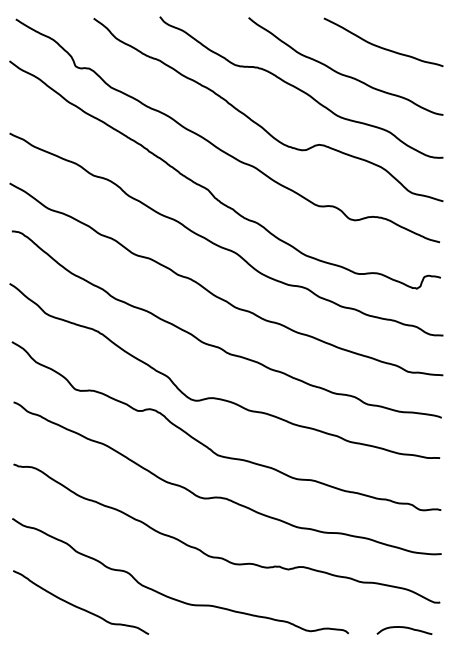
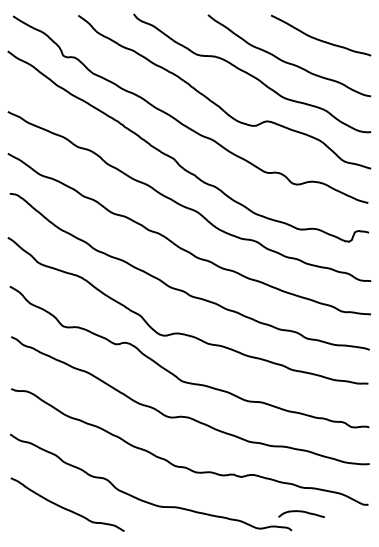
curve: (404, 628) -> (301, 512), moved

